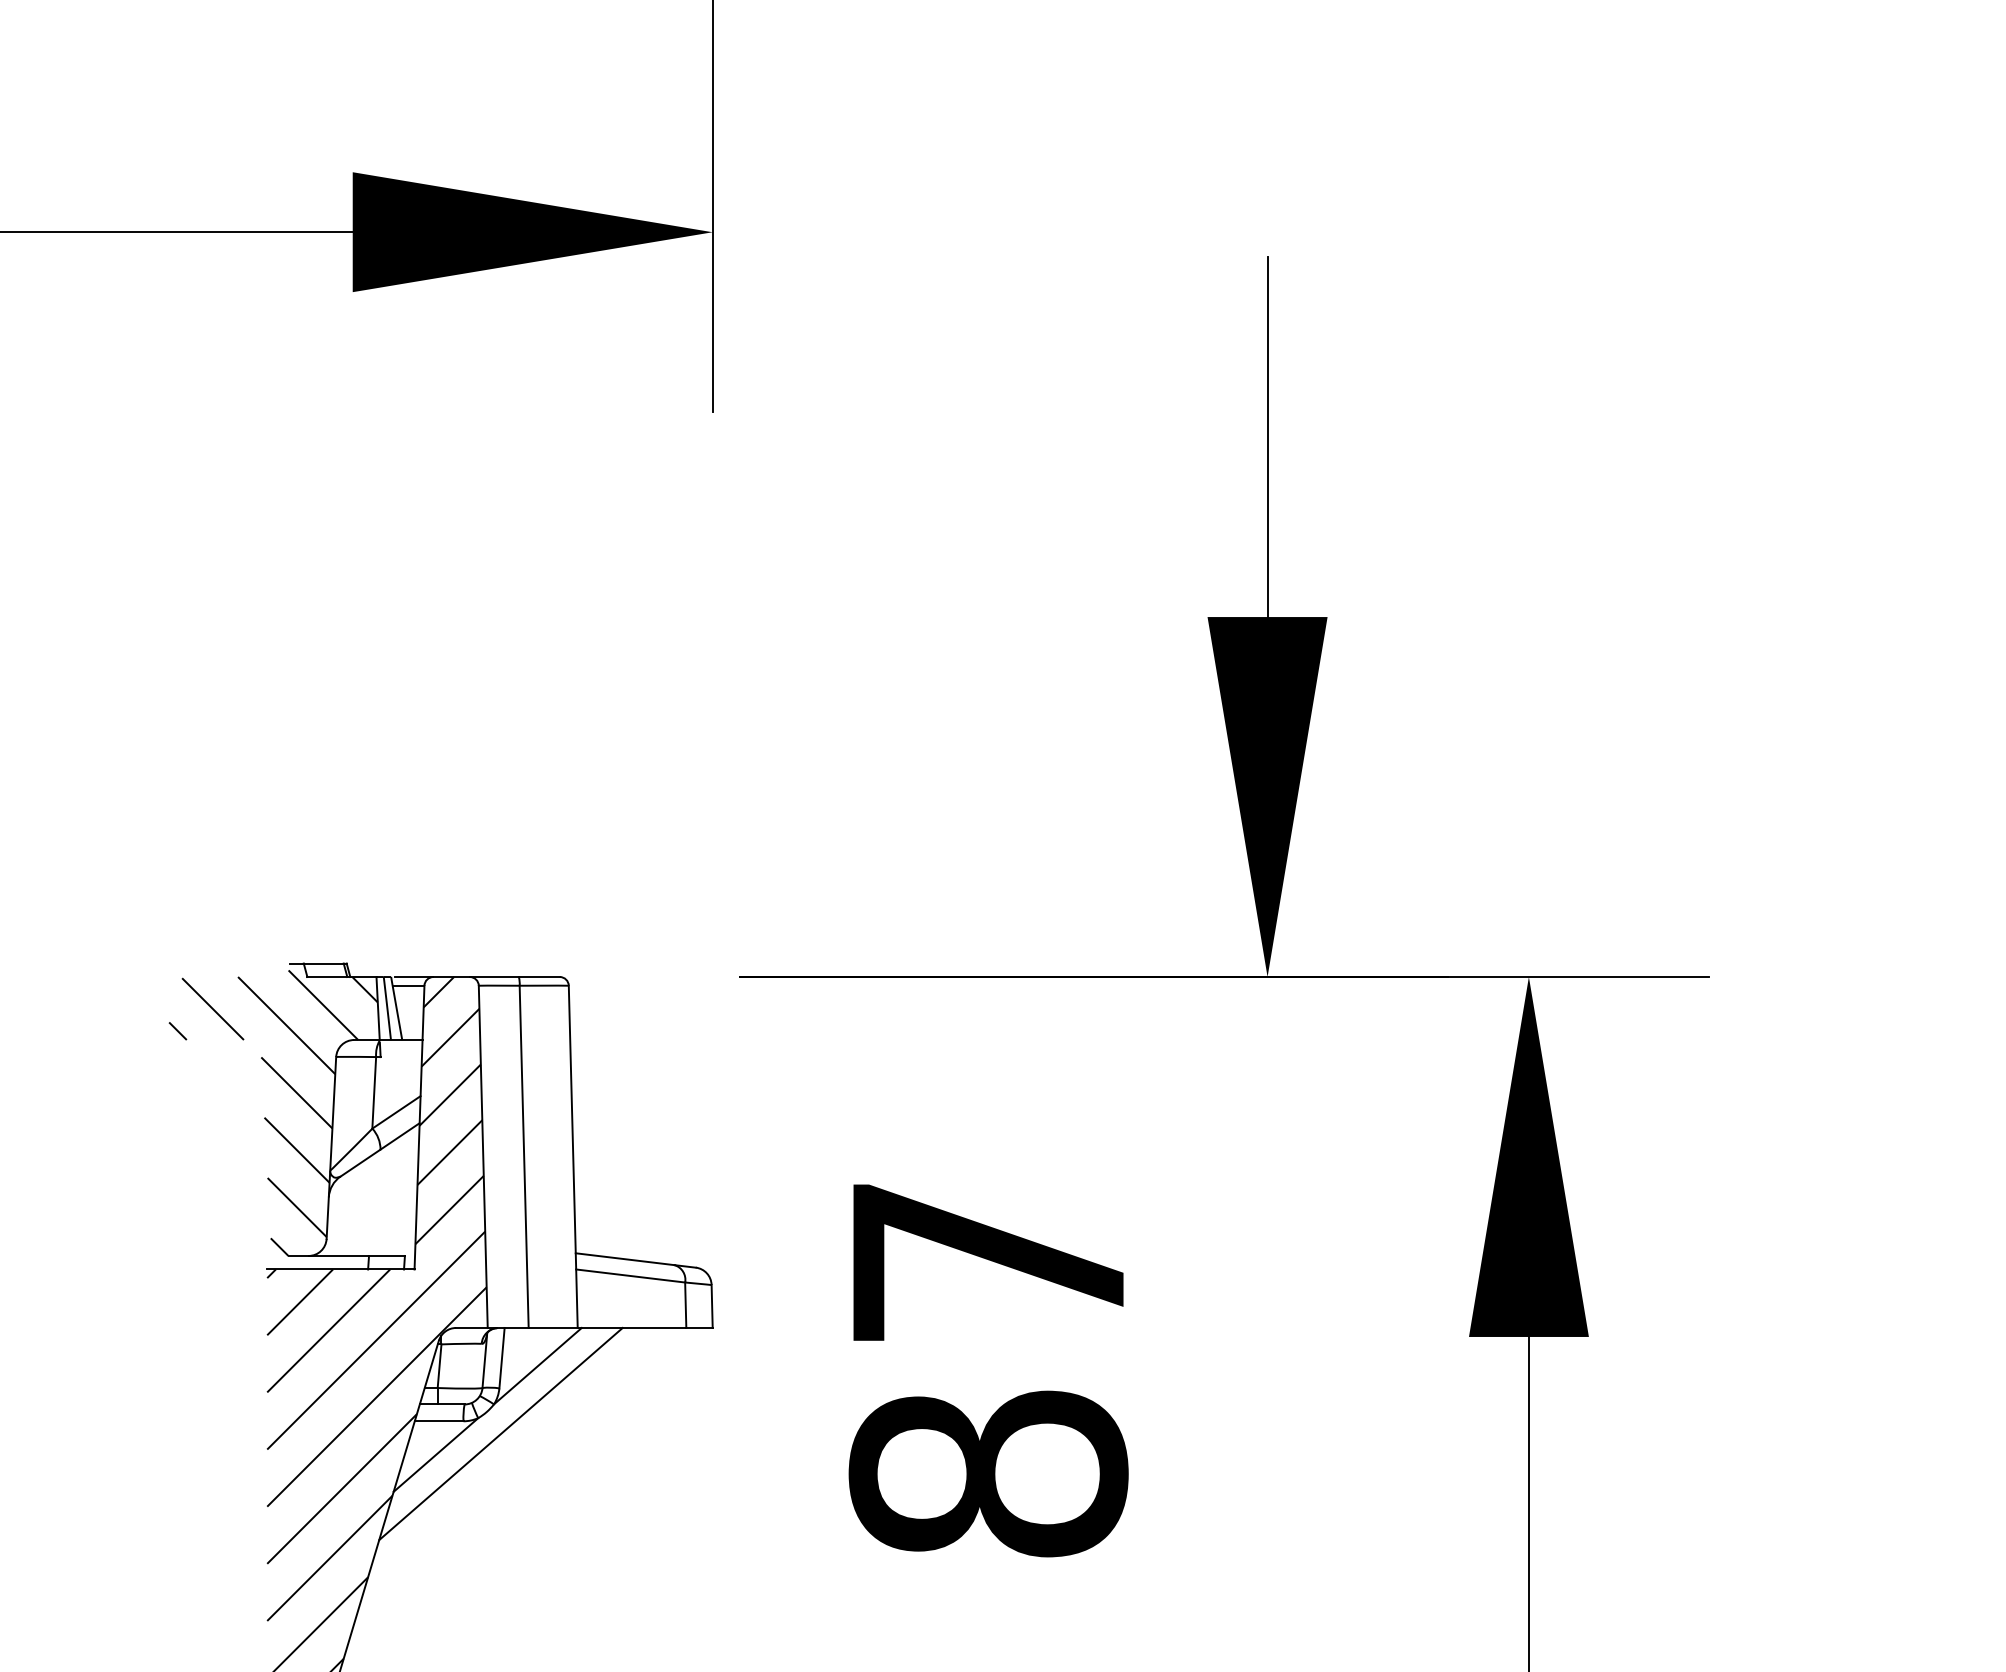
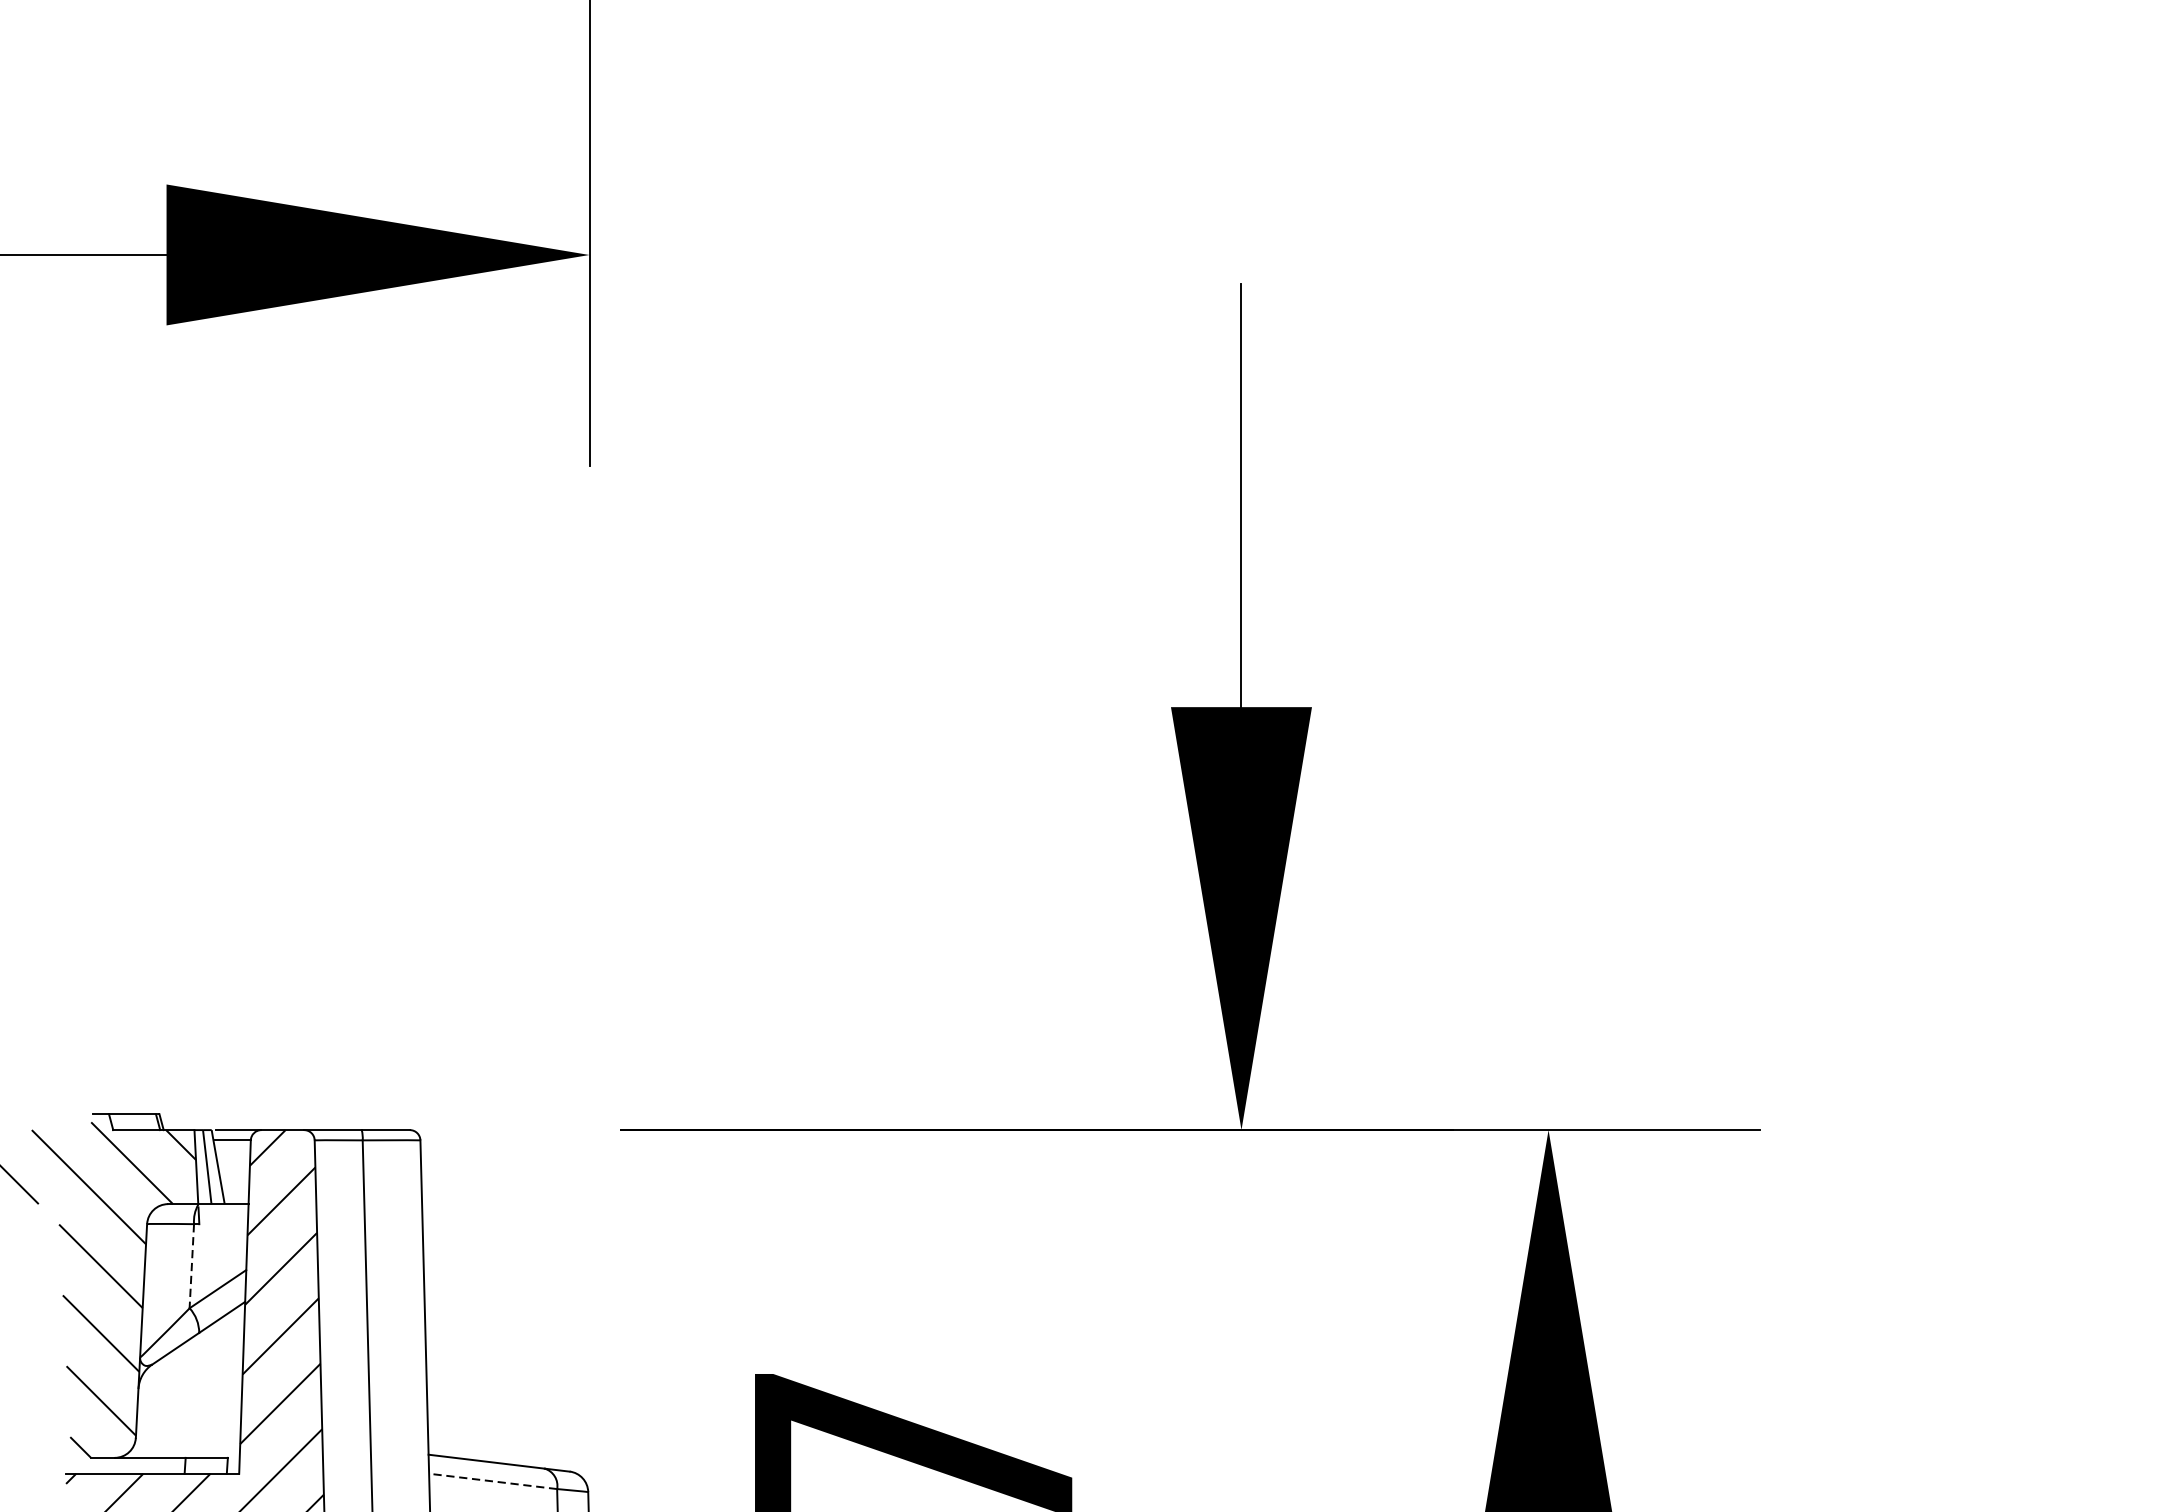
line: (374, 1092) -> (192, 1265), solid -> dashed
line: (630, 1276) -> (492, 1481), solid -> dashed

